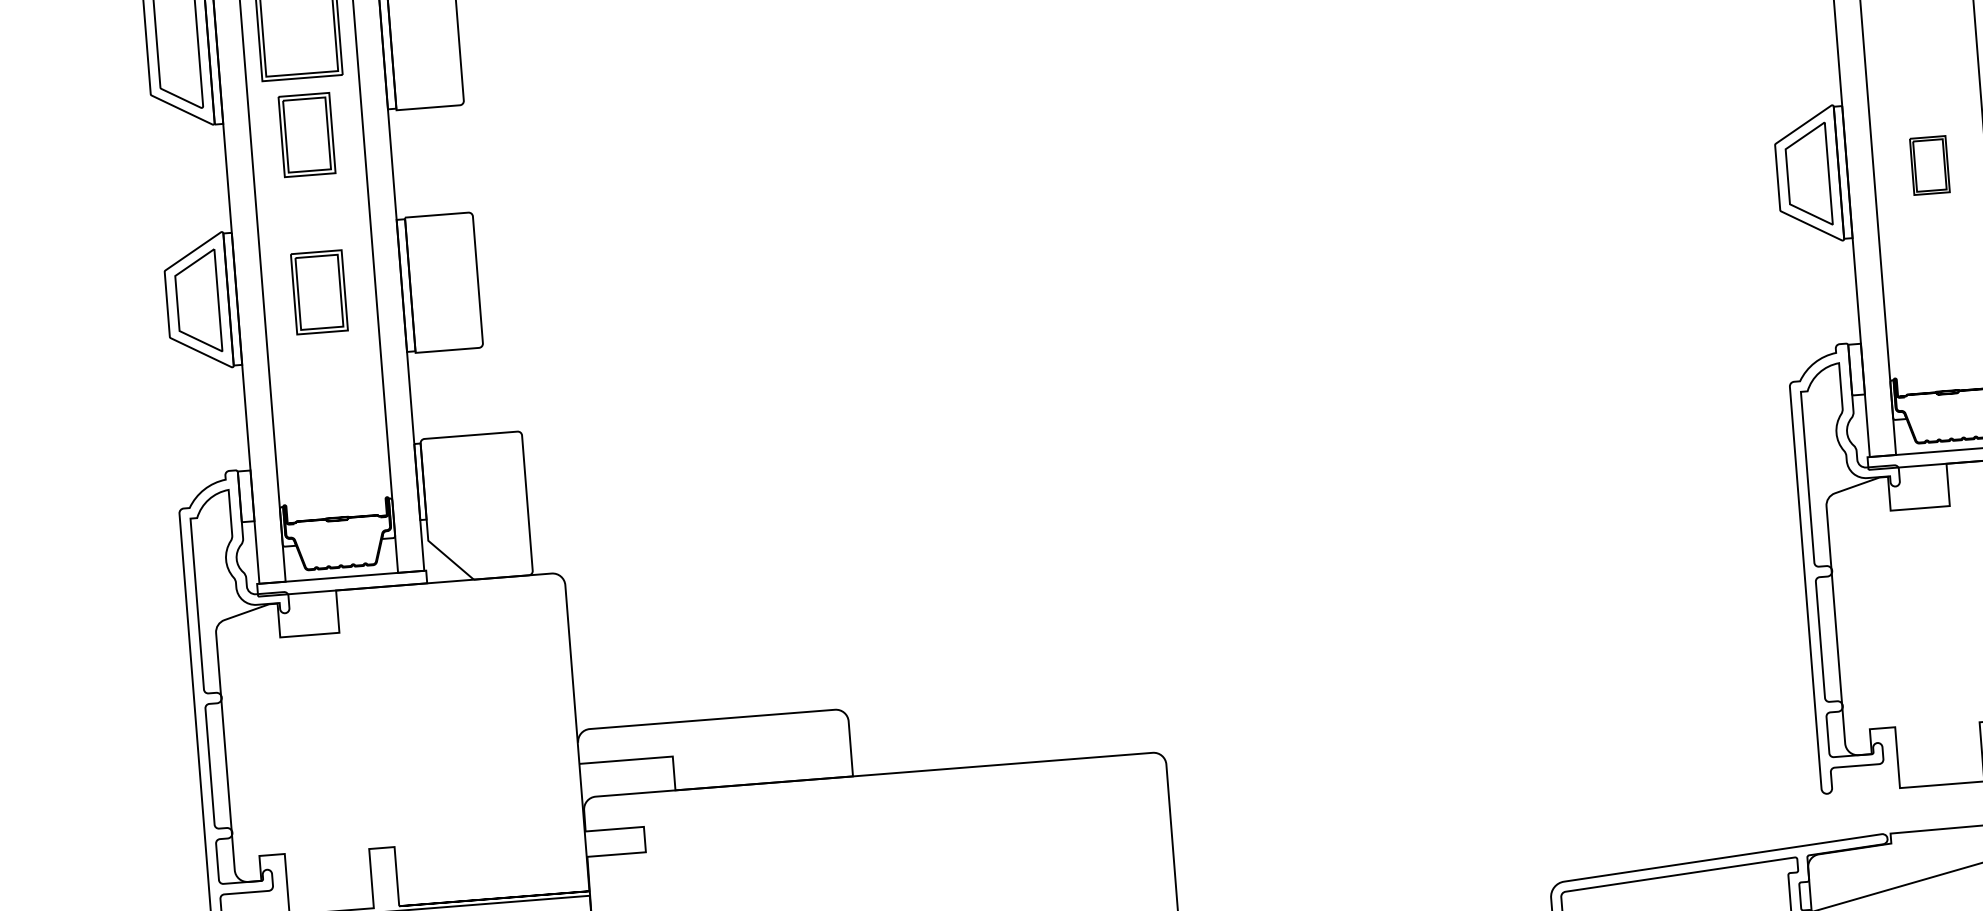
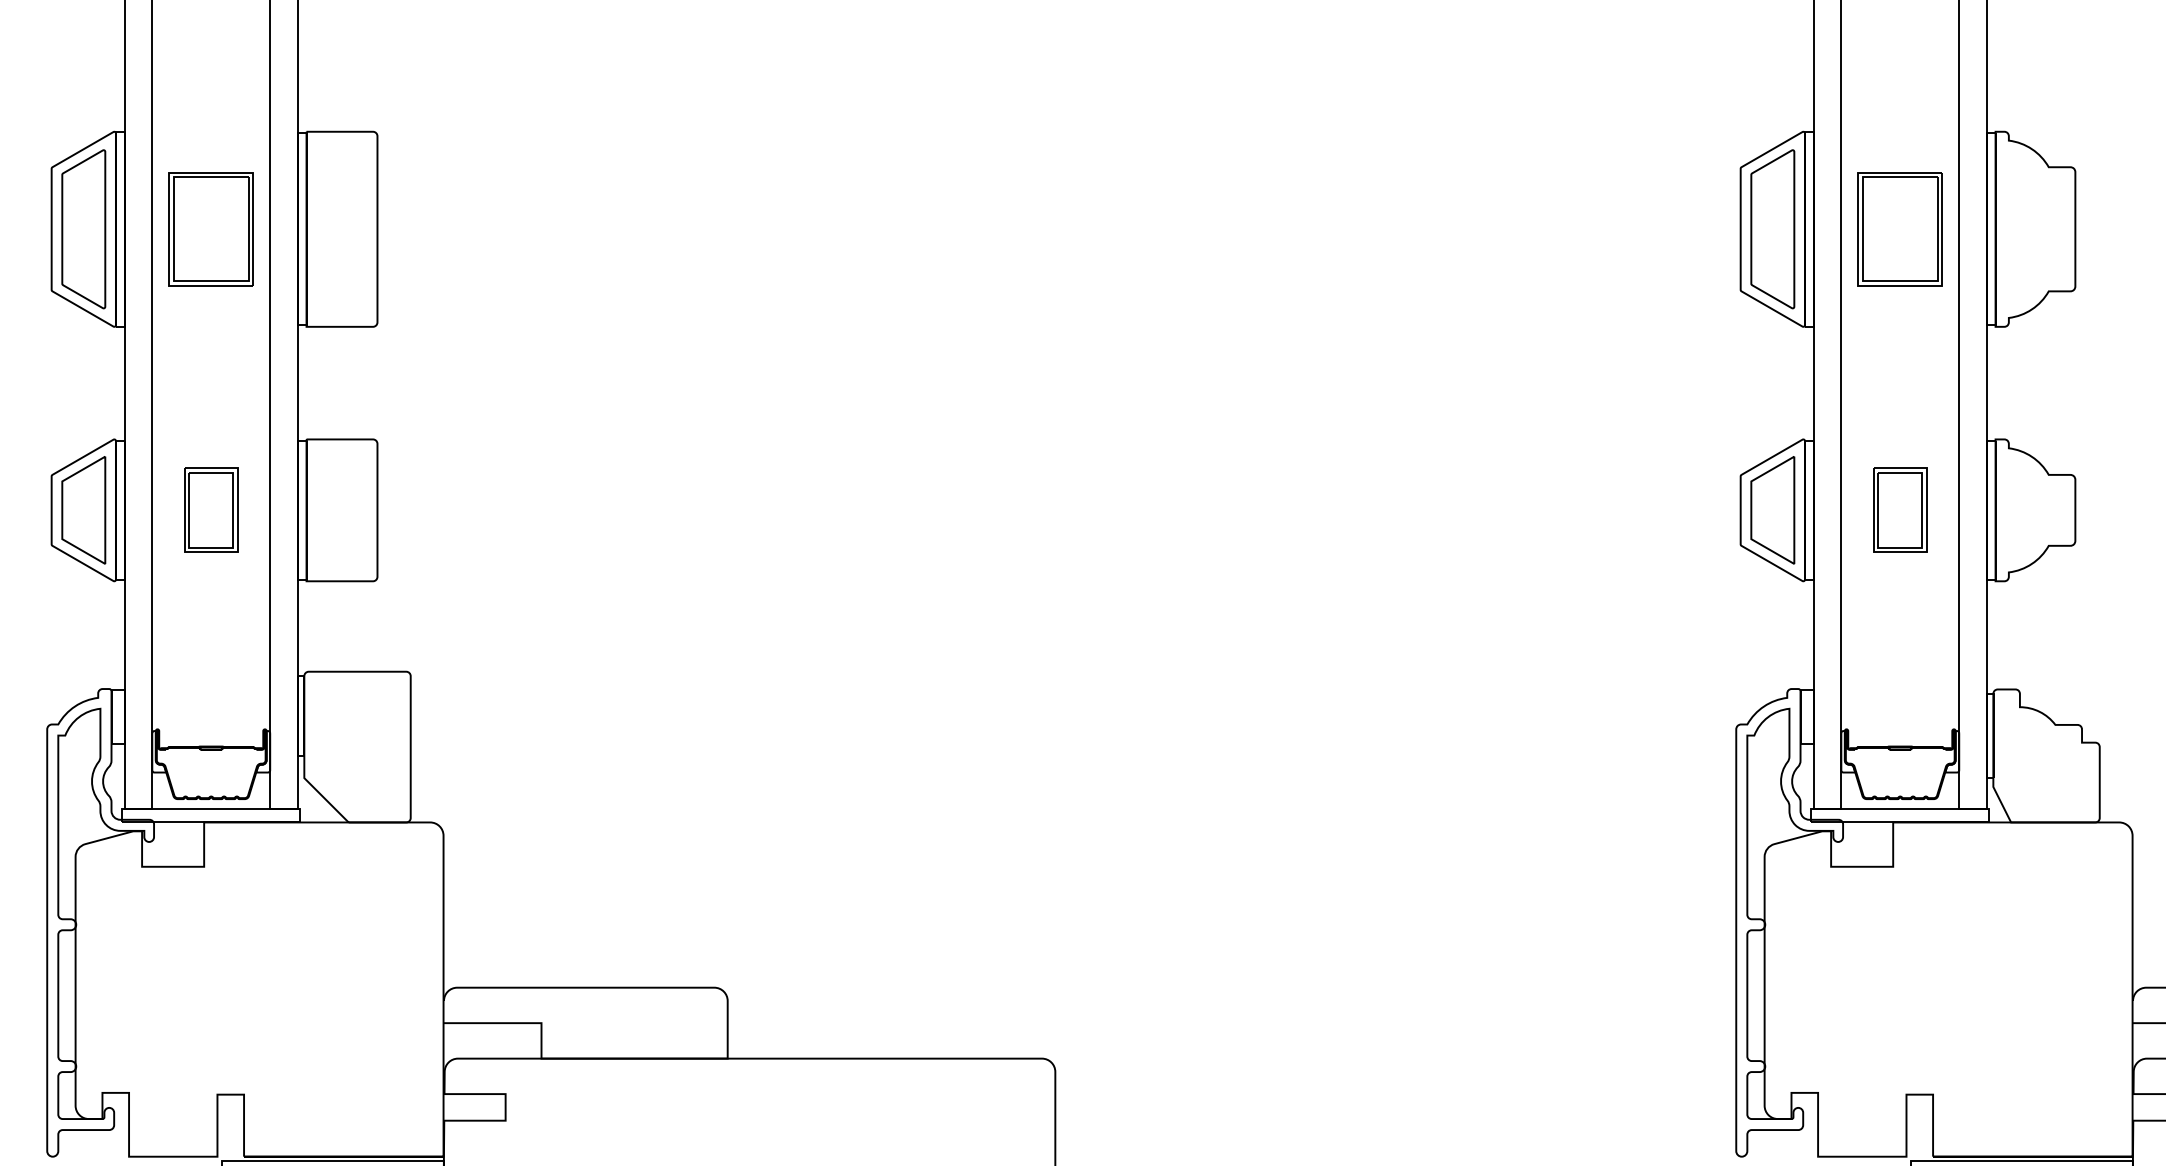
part: (307, 134) -> (211, 344), removed
part: (1930, 164) -> (1900, 509), size x1.43

